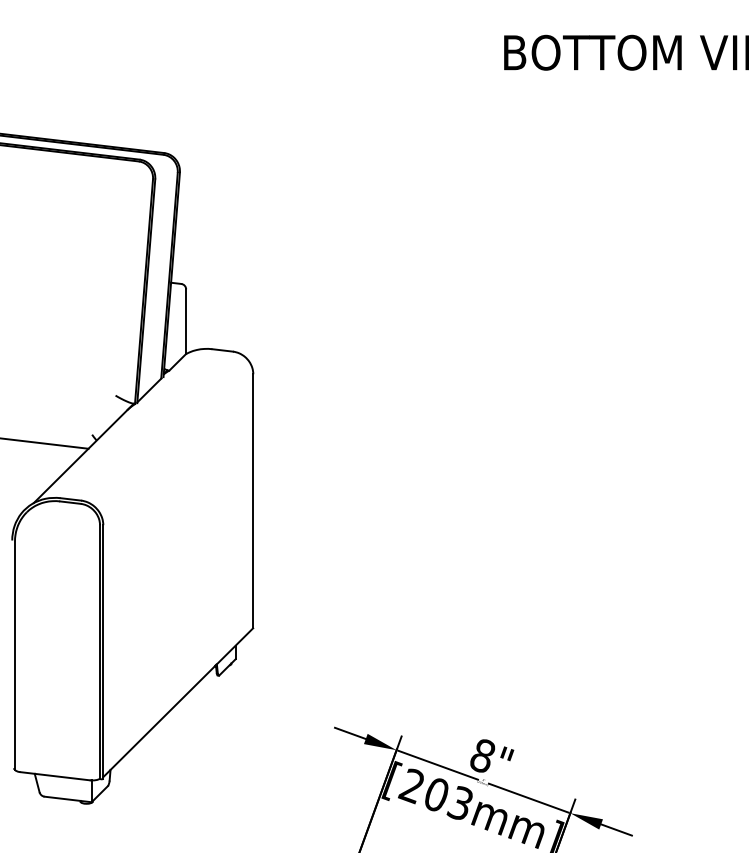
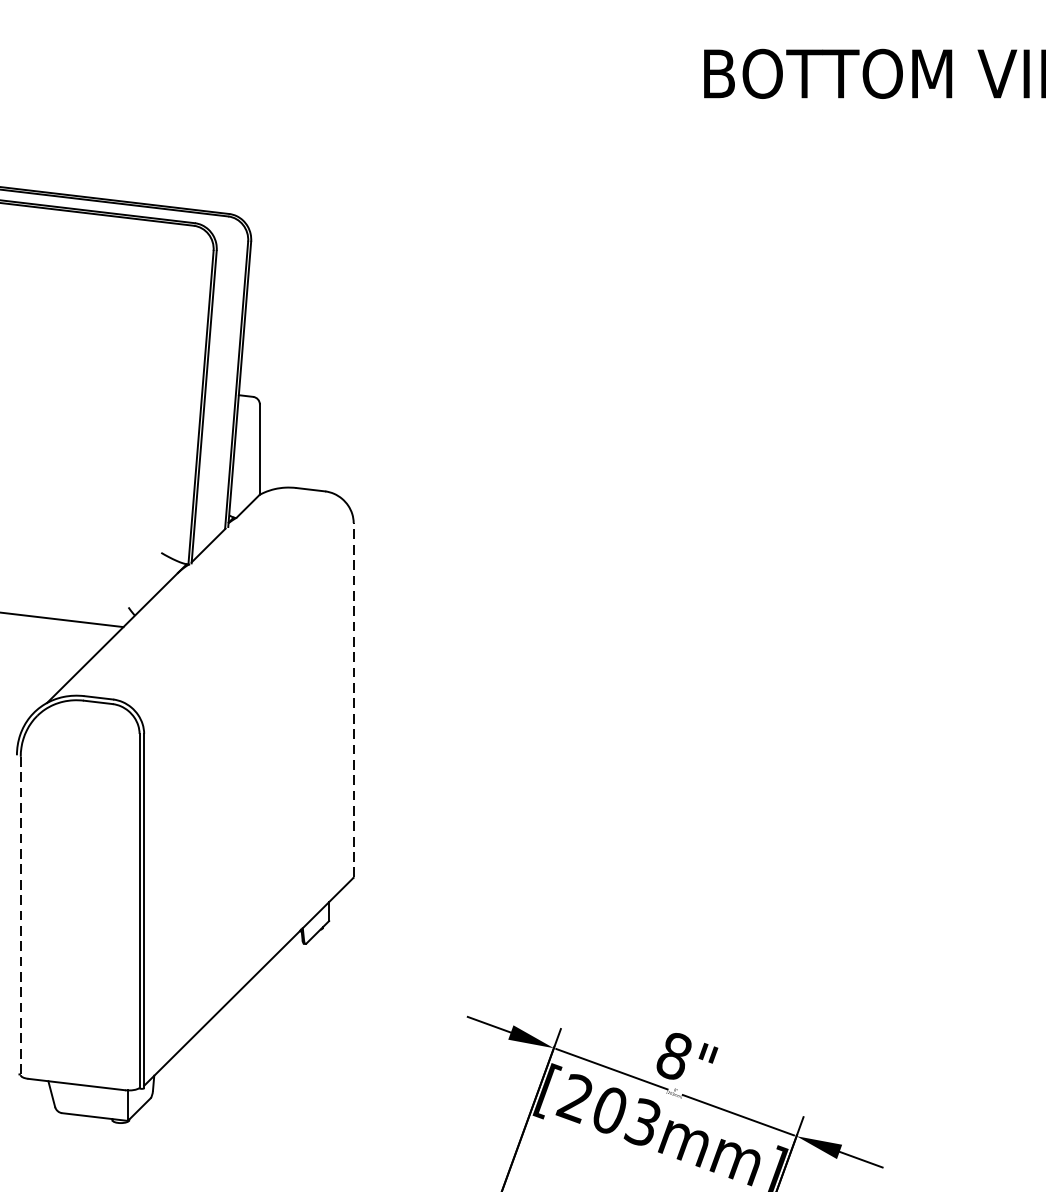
line: (253, 501) -> (353, 700), solid -> dashed
line: (14, 655) -> (20, 915), solid -> dashed

